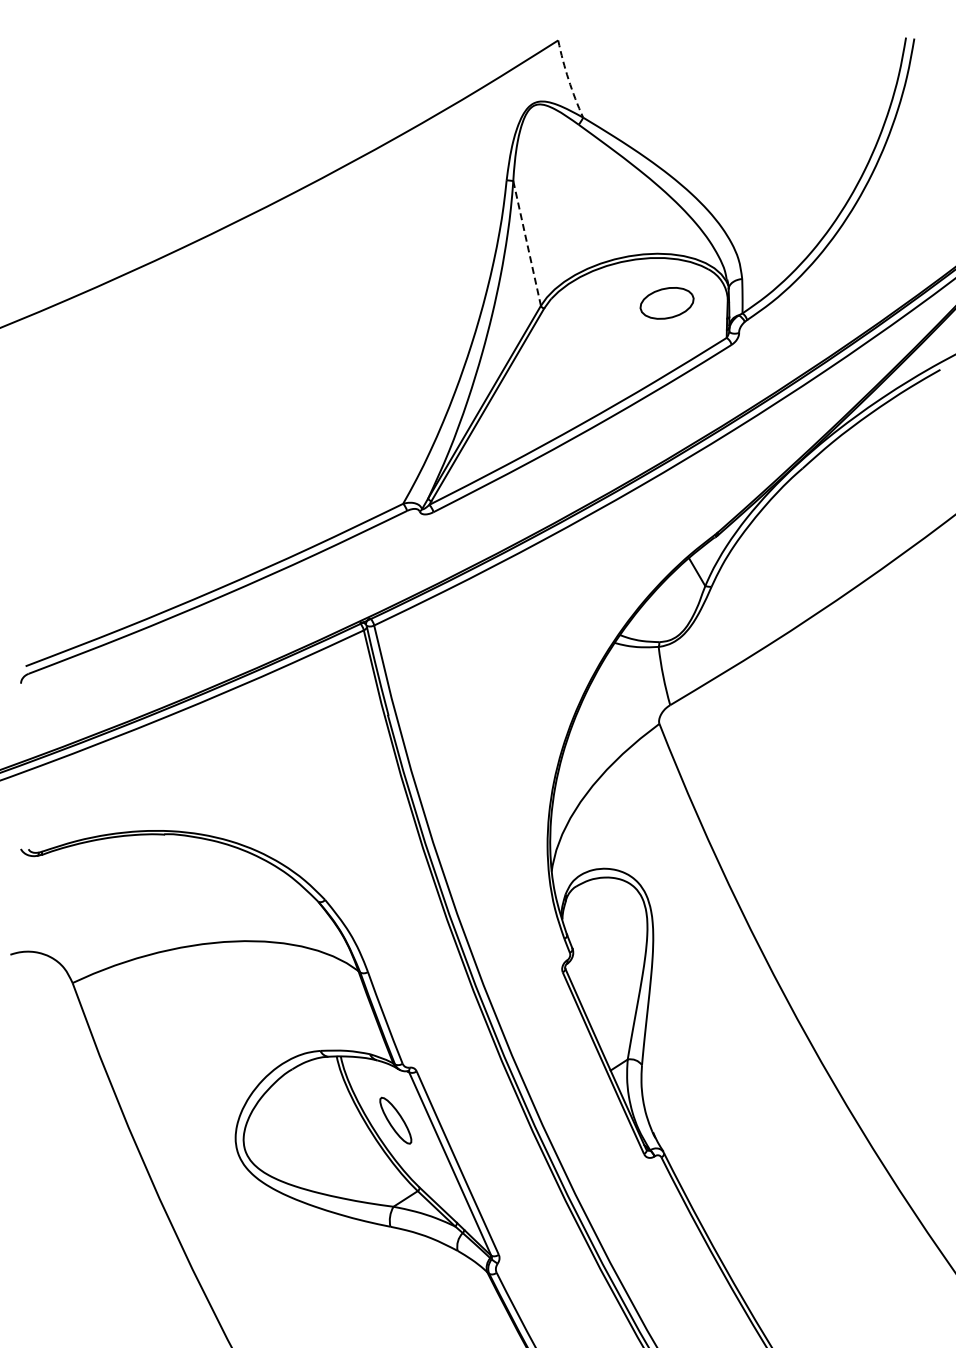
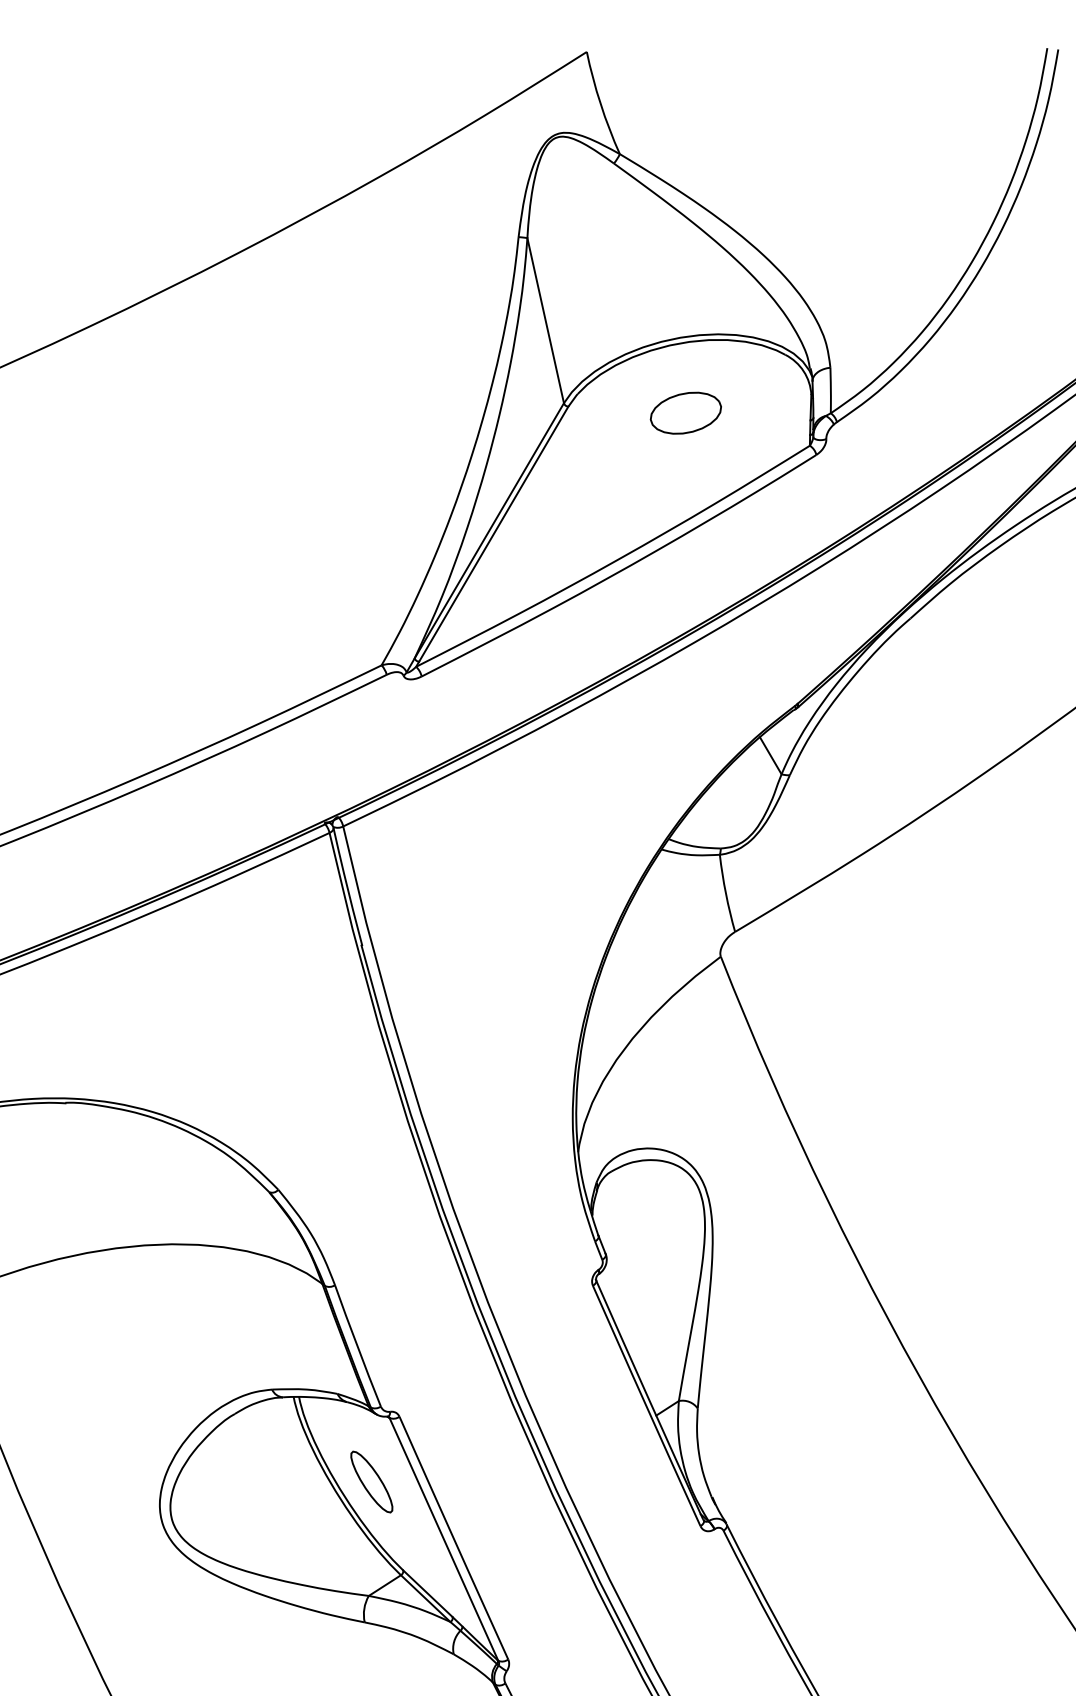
arc: (568, 79) -> (600, 103), dashed -> solid
line: (527, 243) -> (546, 320), dashed -> solid
part: (666, 303) -> (685, 413), moved

